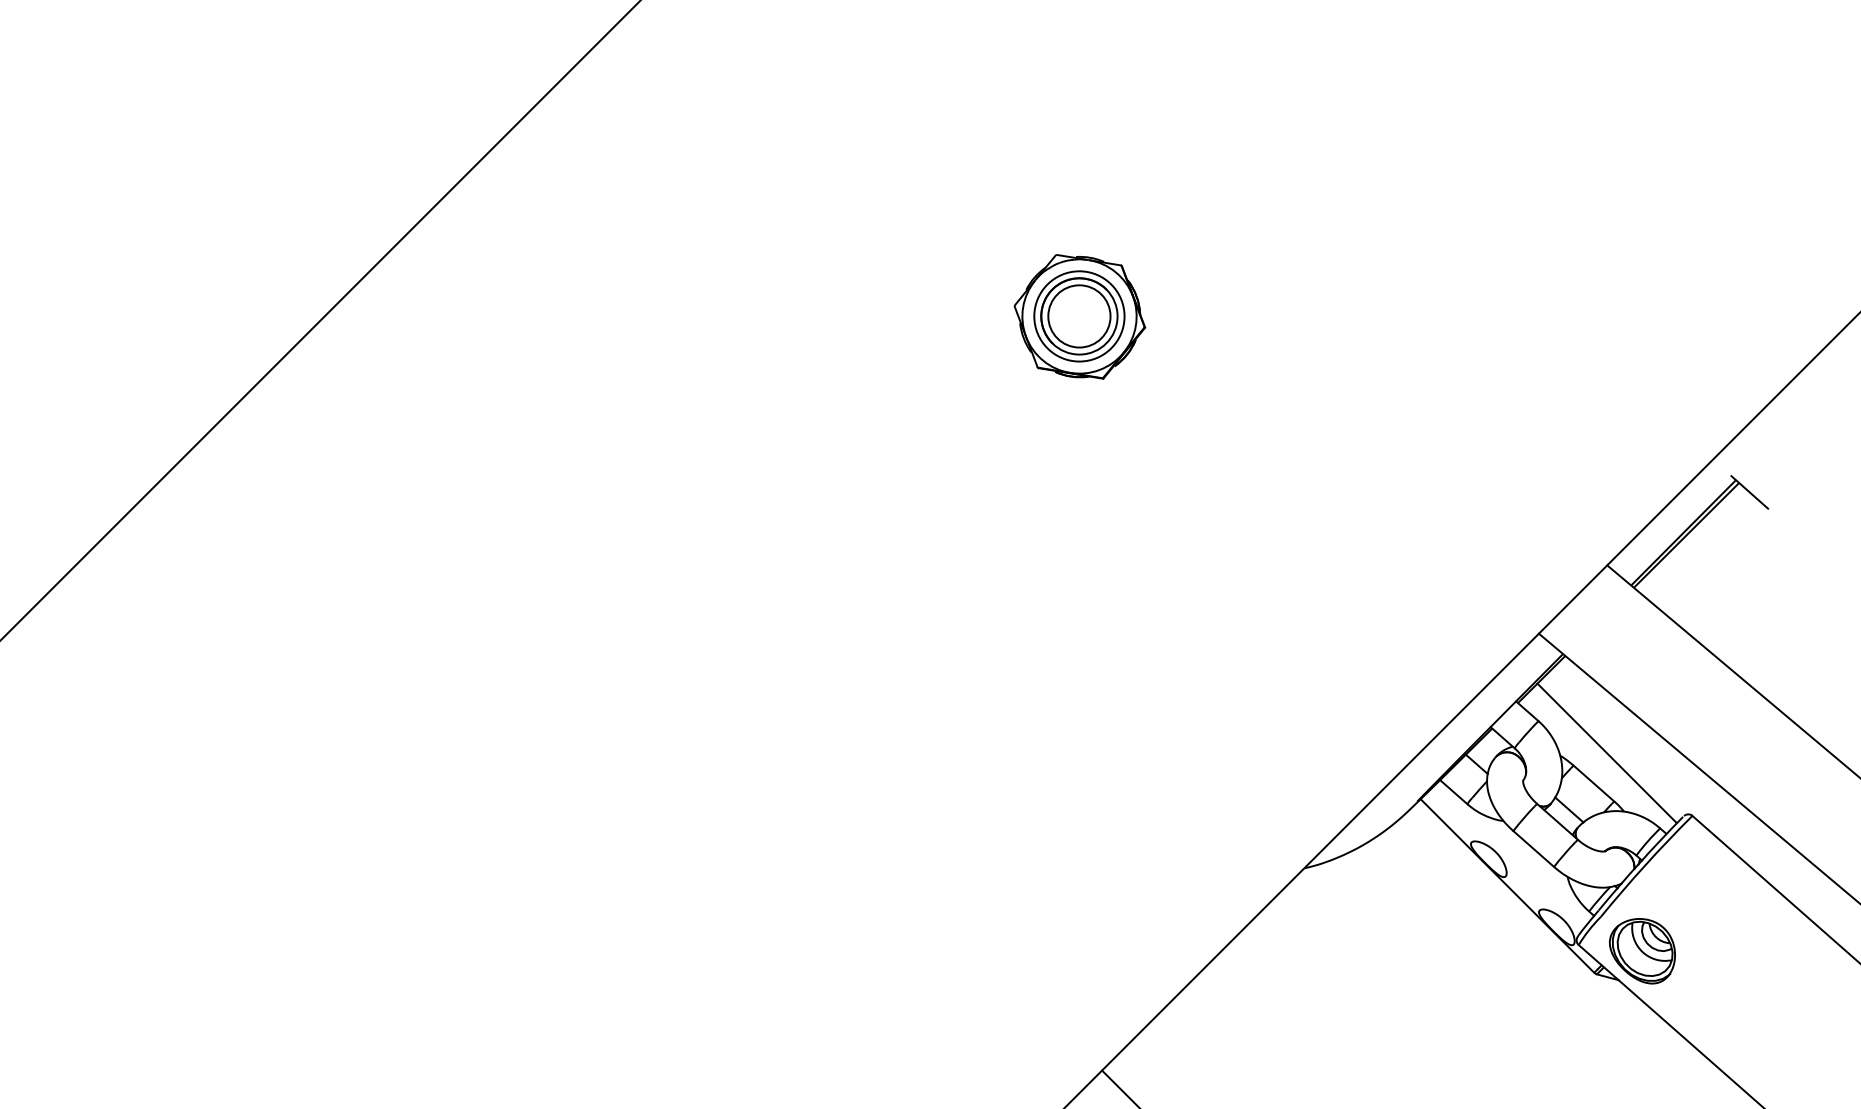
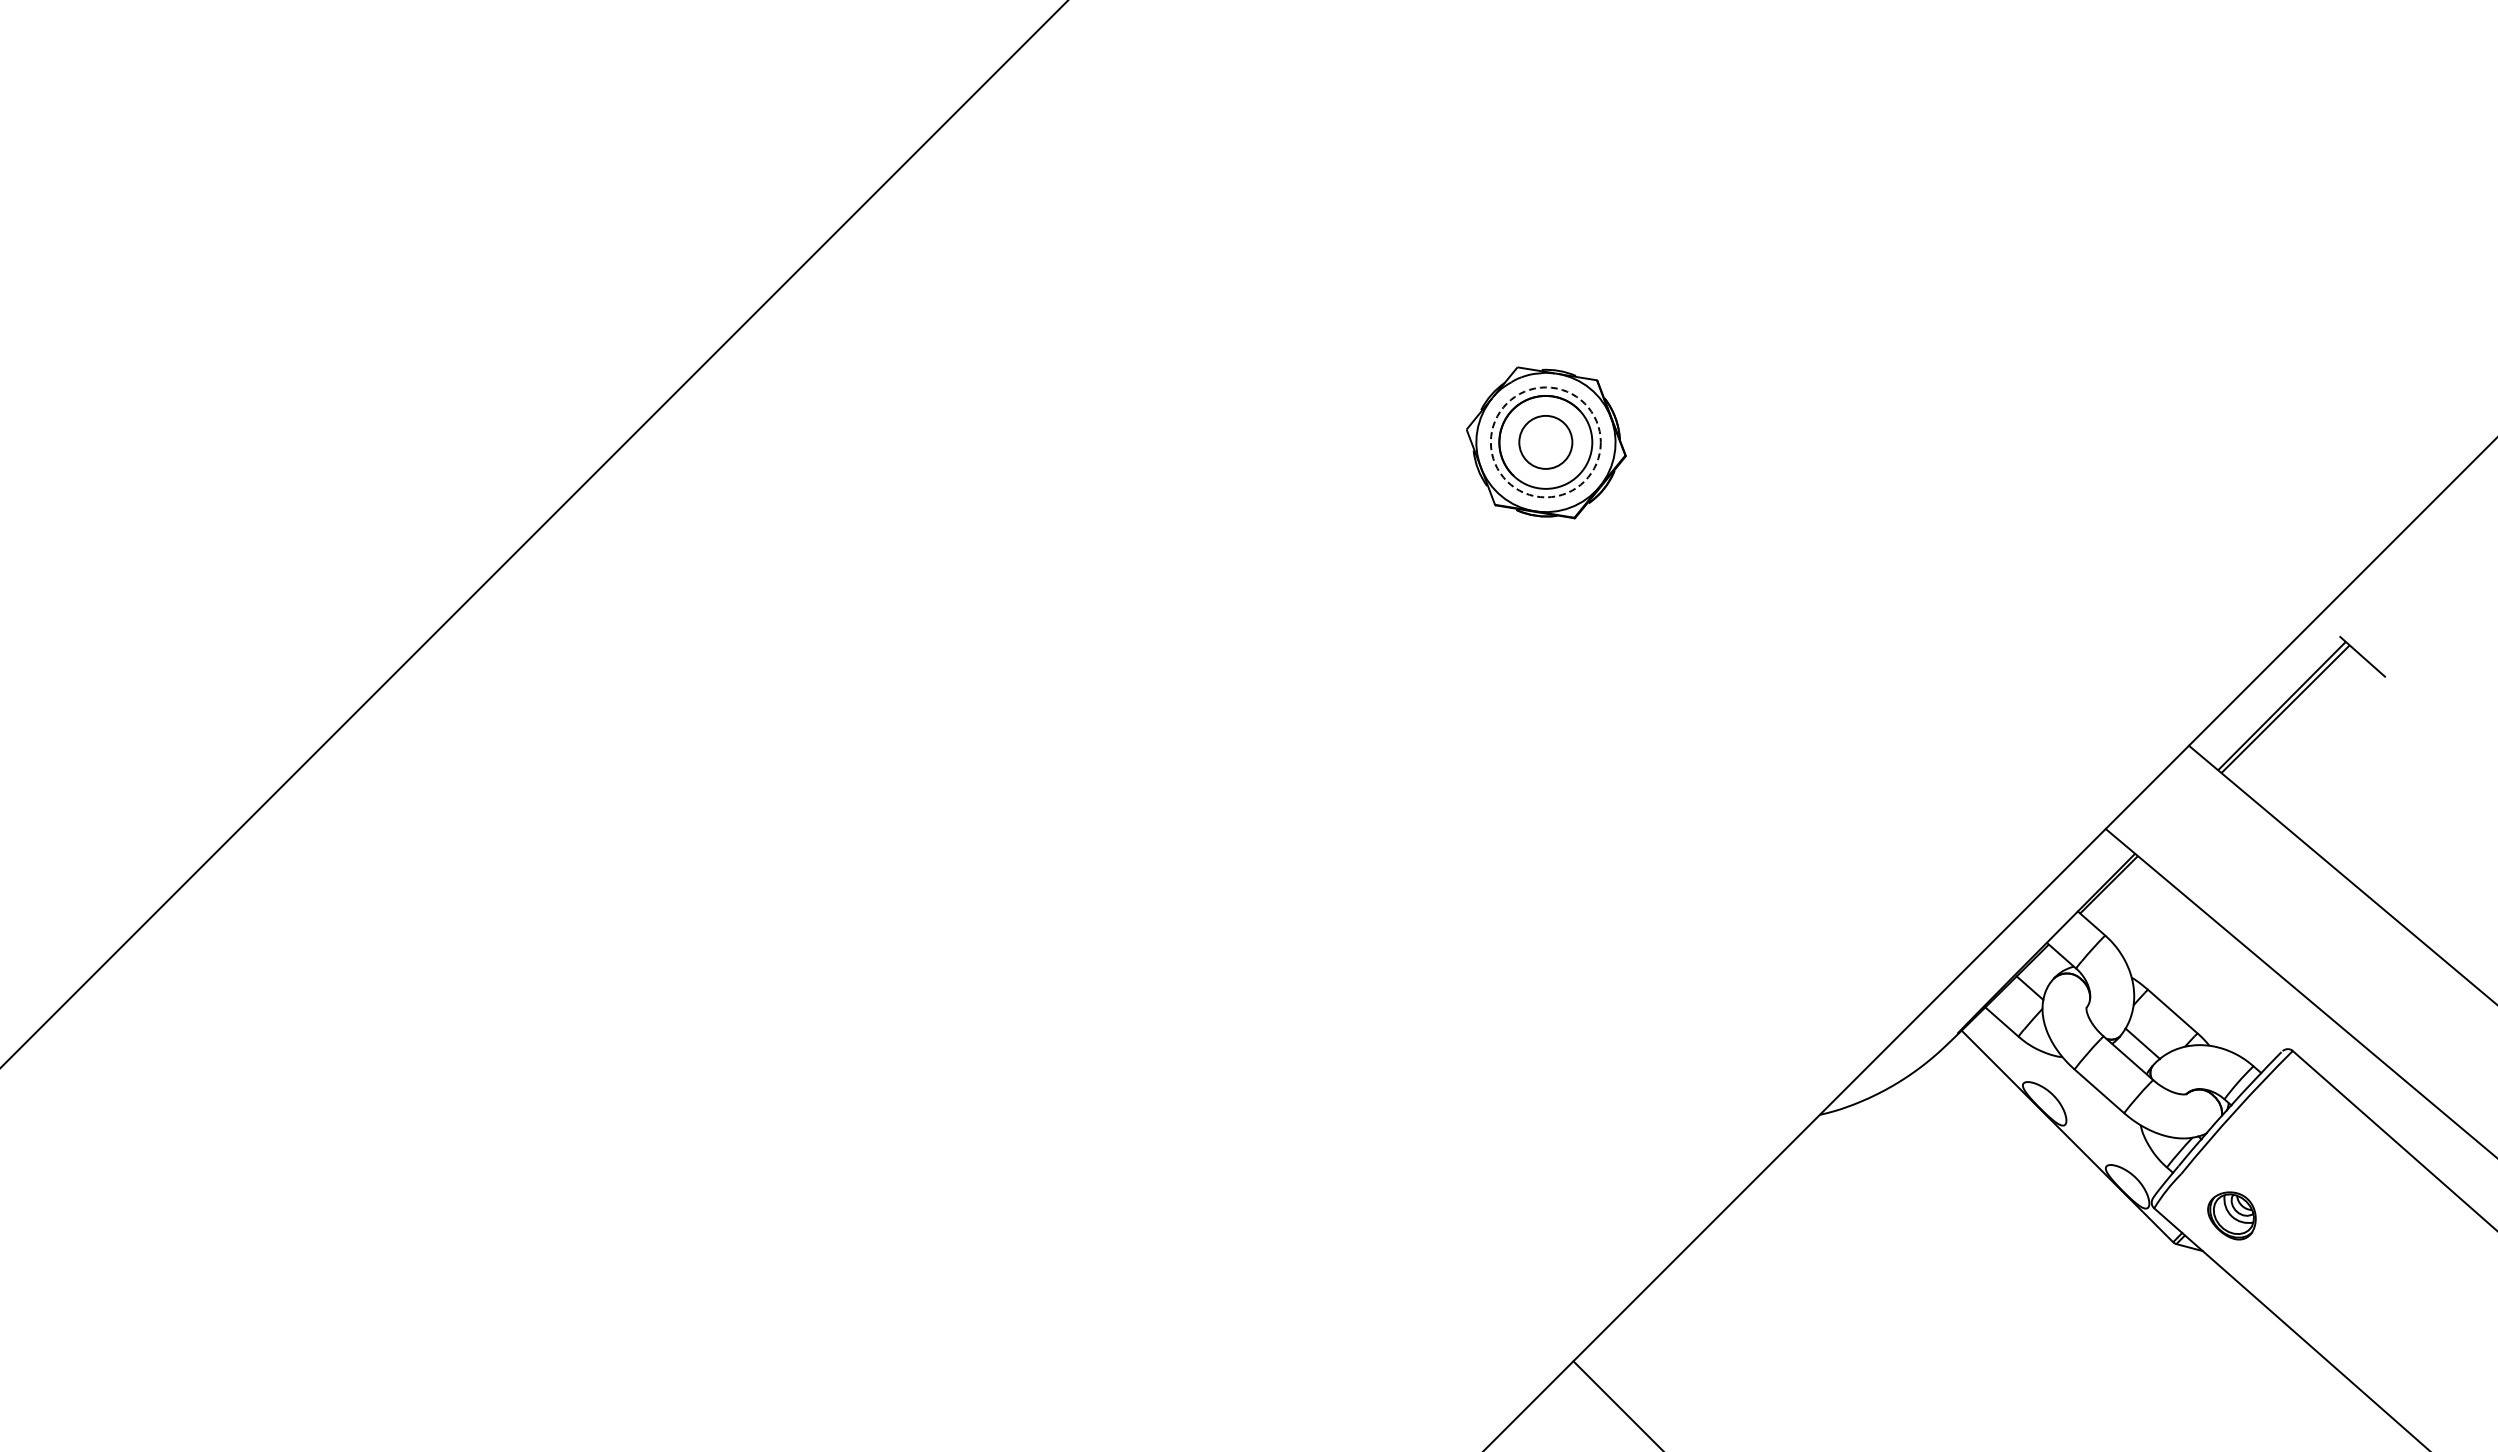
circle: (1079, 316) -> (1545, 442), size x0.7
circle: (1079, 316) -> (1545, 442), solid -> dashed
line: (1606, 753) -> (2188, 974), removed
part: (1642, 950) -> (2231, 1215), size x0.6

